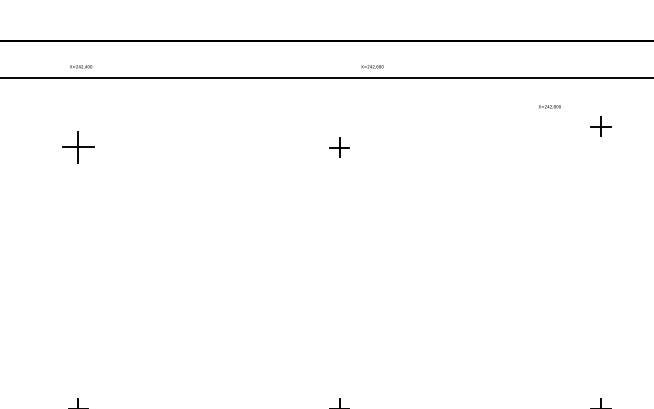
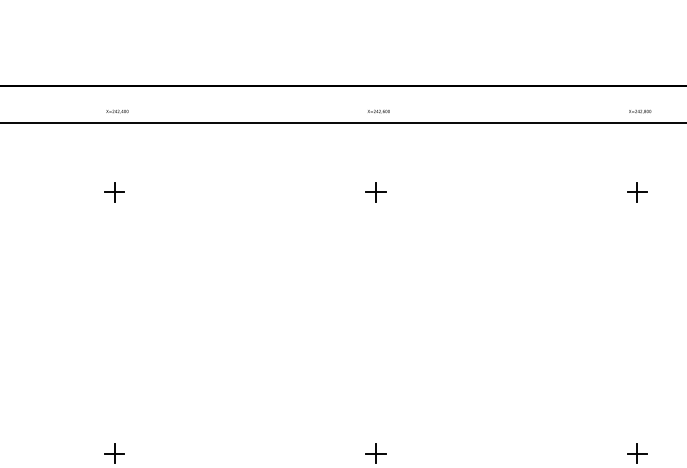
text: (372, 66) -> (378, 111), moved
text: (550, 106) -> (640, 111), moved
part: (601, 126) -> (637, 192), moved
part: (78, 147) -> (114, 192), size x0.62

